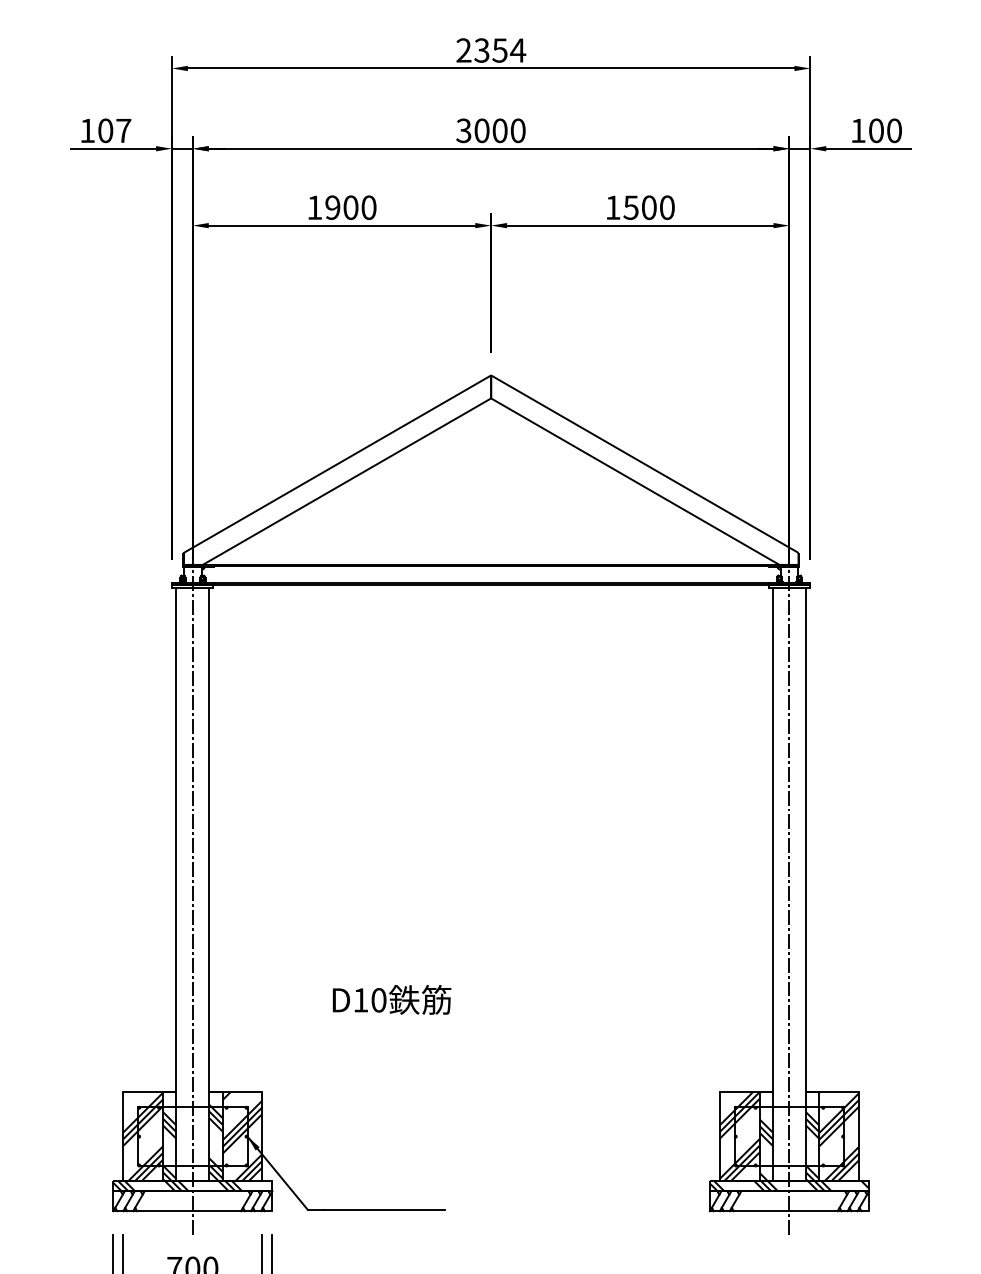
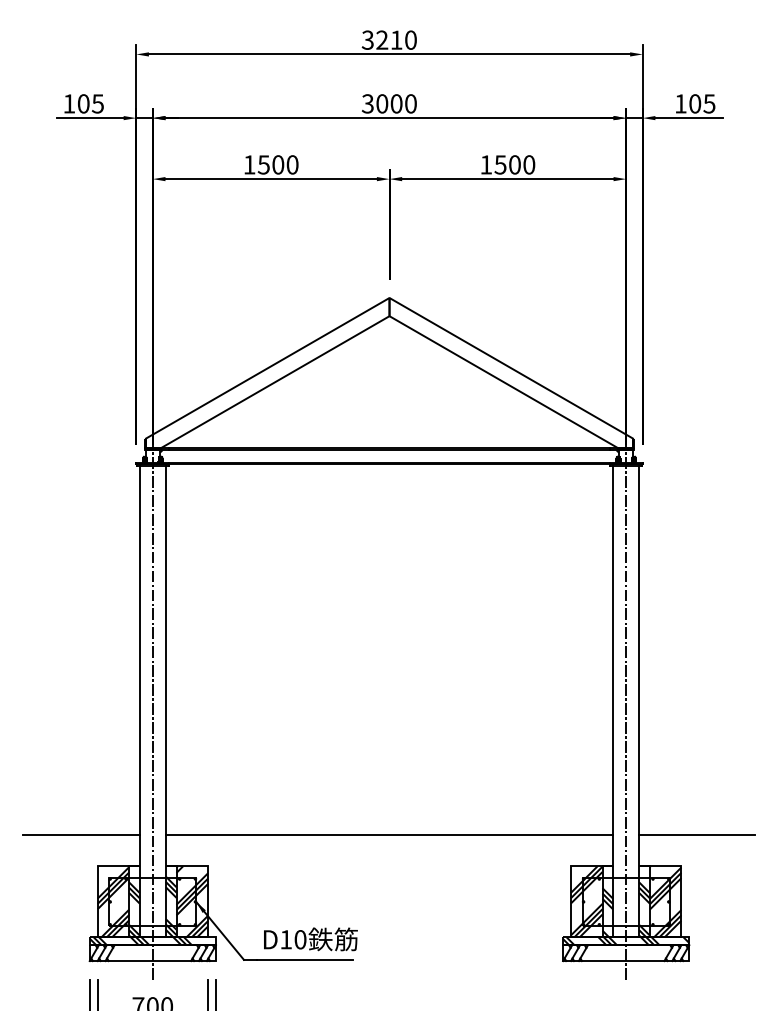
text: (491, 50) -> (389, 40), 2354 -> 3210
text: (893, 130) -> (708, 103), 100 -> 105
text: (123, 131) -> (97, 104), 107 -> 105
text: (332, 207) -> (263, 164), 1900 -> 1500
text: (392, 999) -> (311, 939), moved
line: (102, 1052) -> (81, 835), added
line: (491, 1052) -> (389, 835), added
line: (878, 1052) -> (696, 835), added

